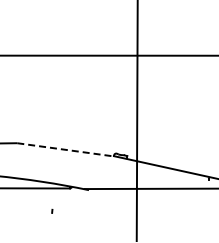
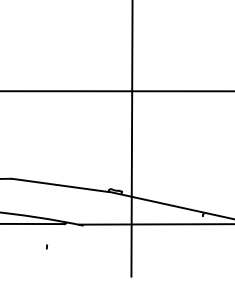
line: (65, 149) -> (60, 185), dashed -> solid

